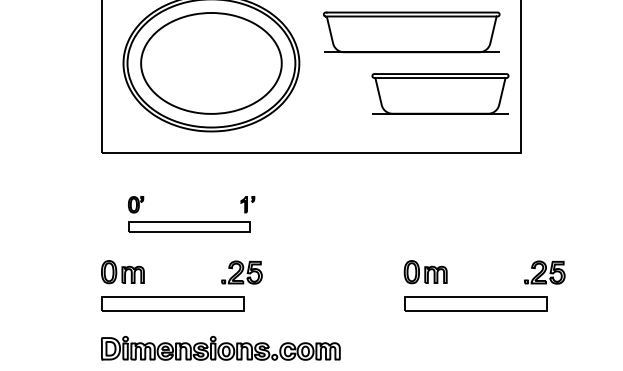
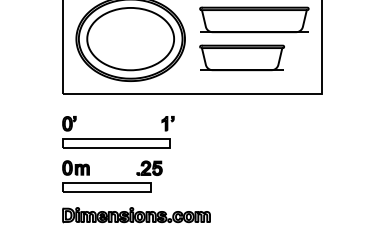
part: (439, 93) -> (241, 57), moved
part: (191, 214) -> (118, 132), size x1.43
part: (484, 285) -> (299, 176), removed

